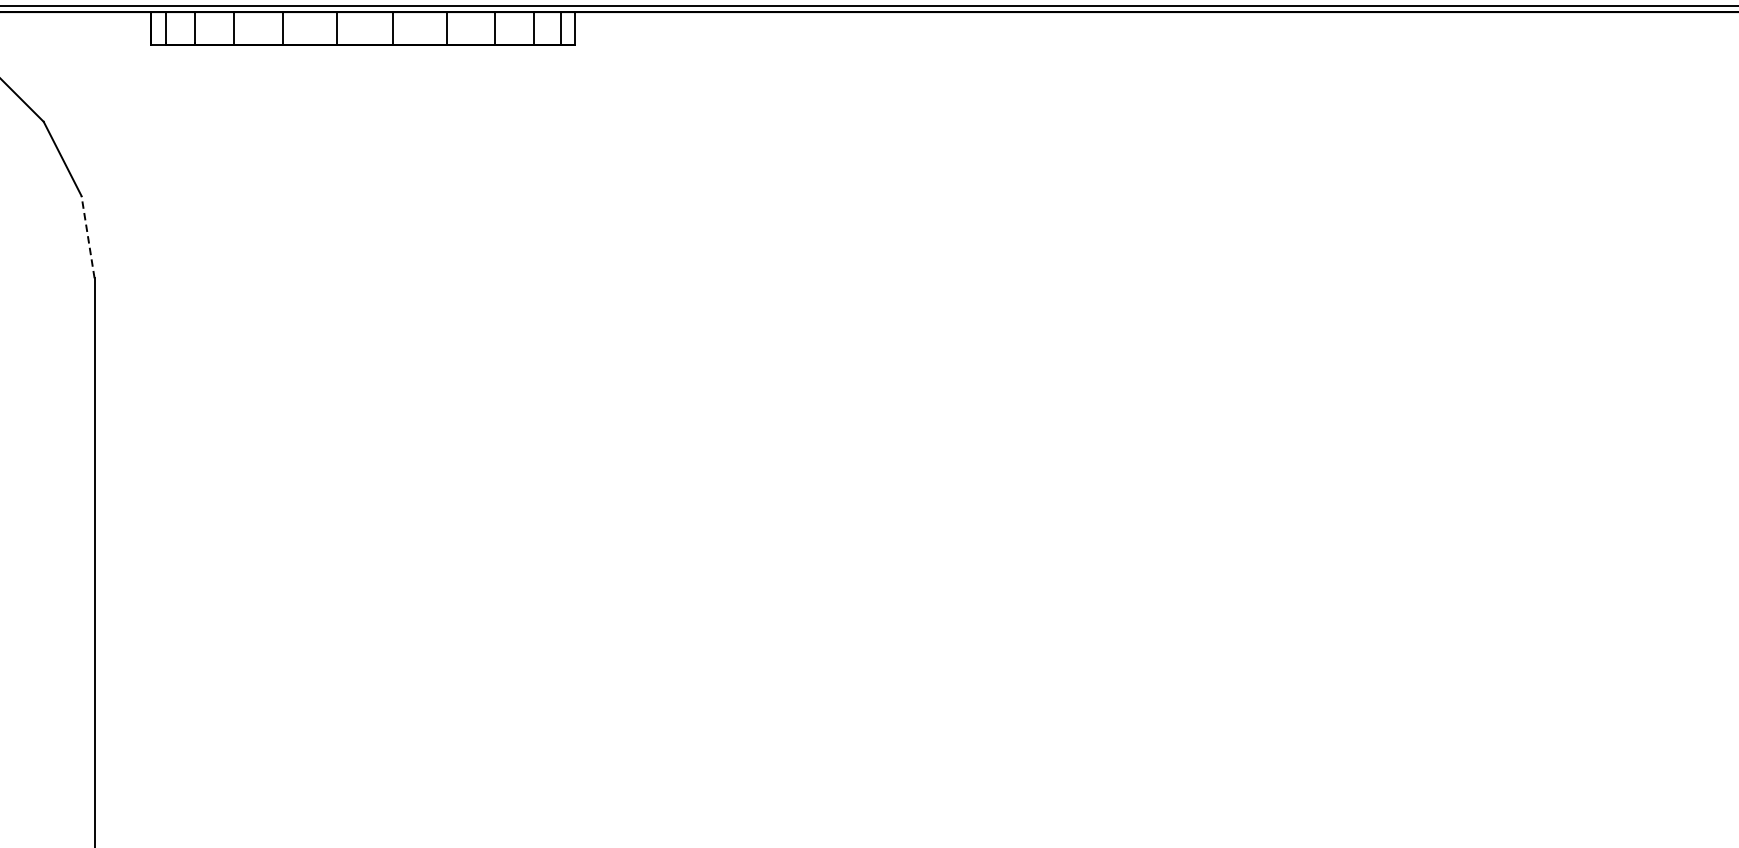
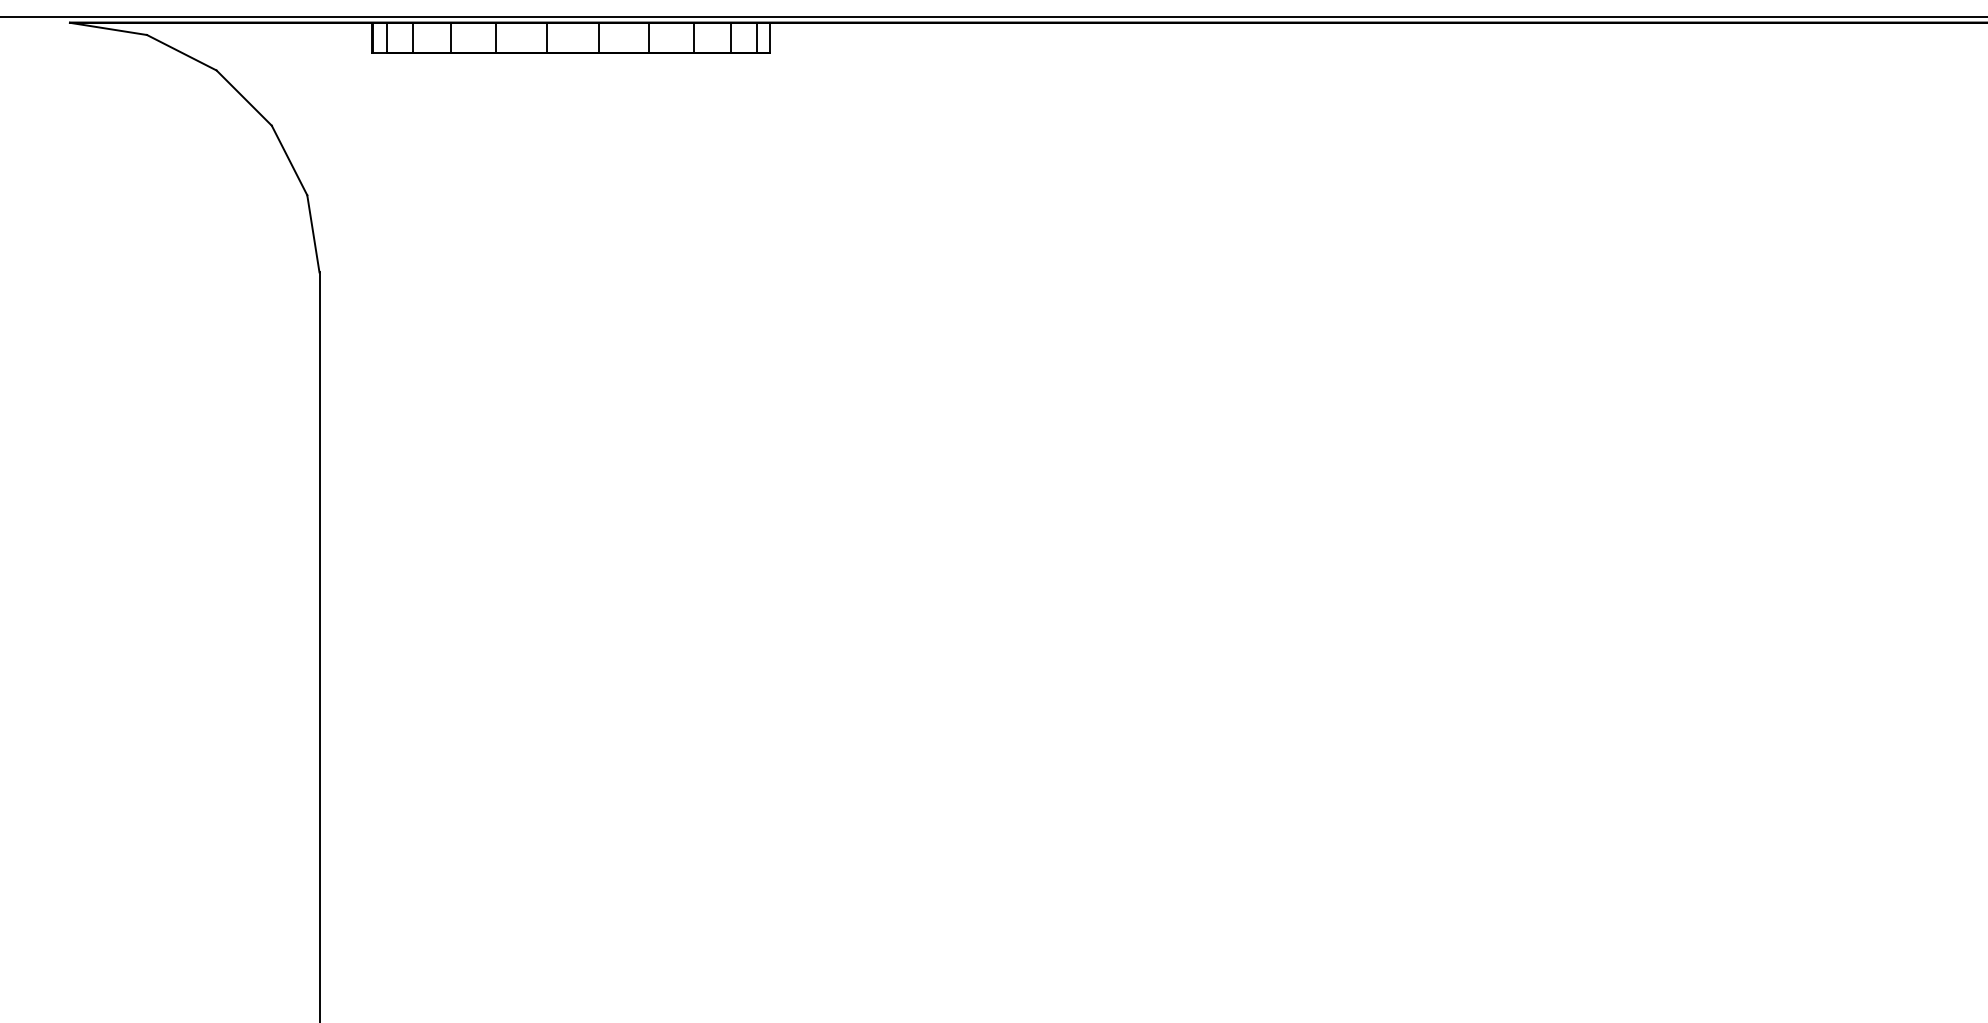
line: (88, 236) -> (313, 233), dashed -> solid

